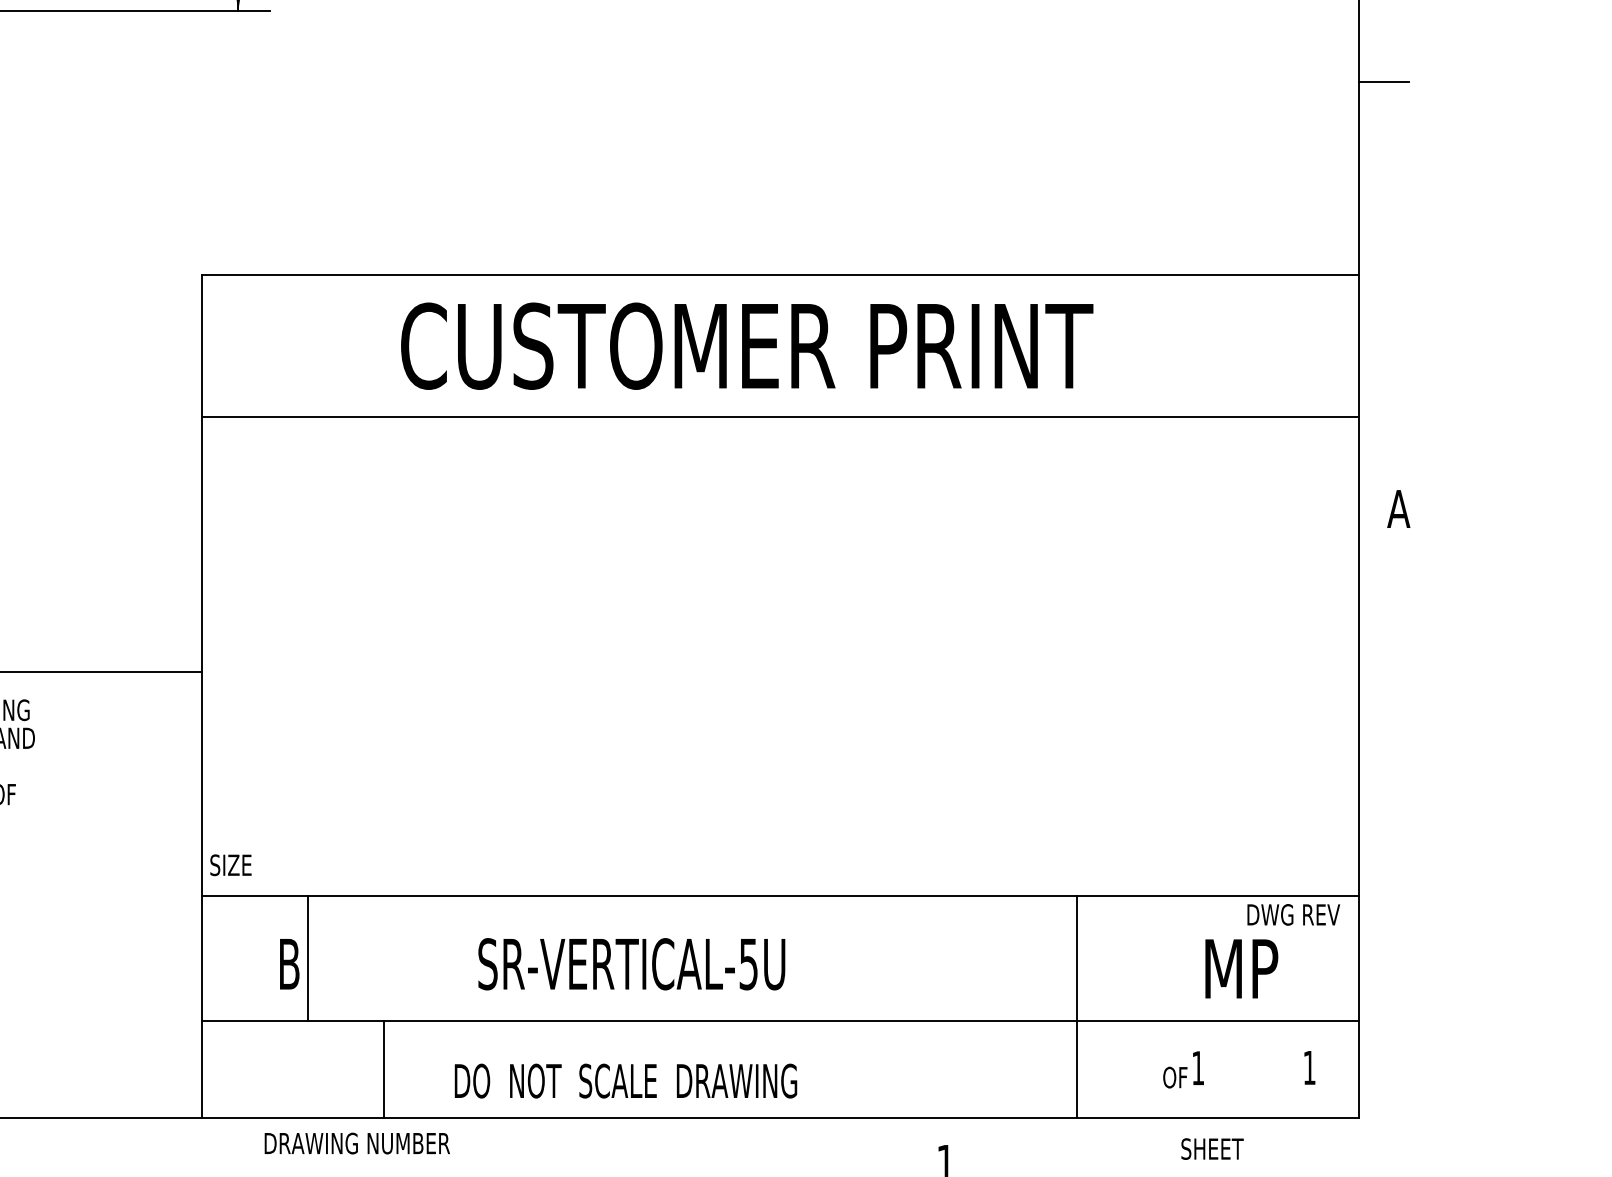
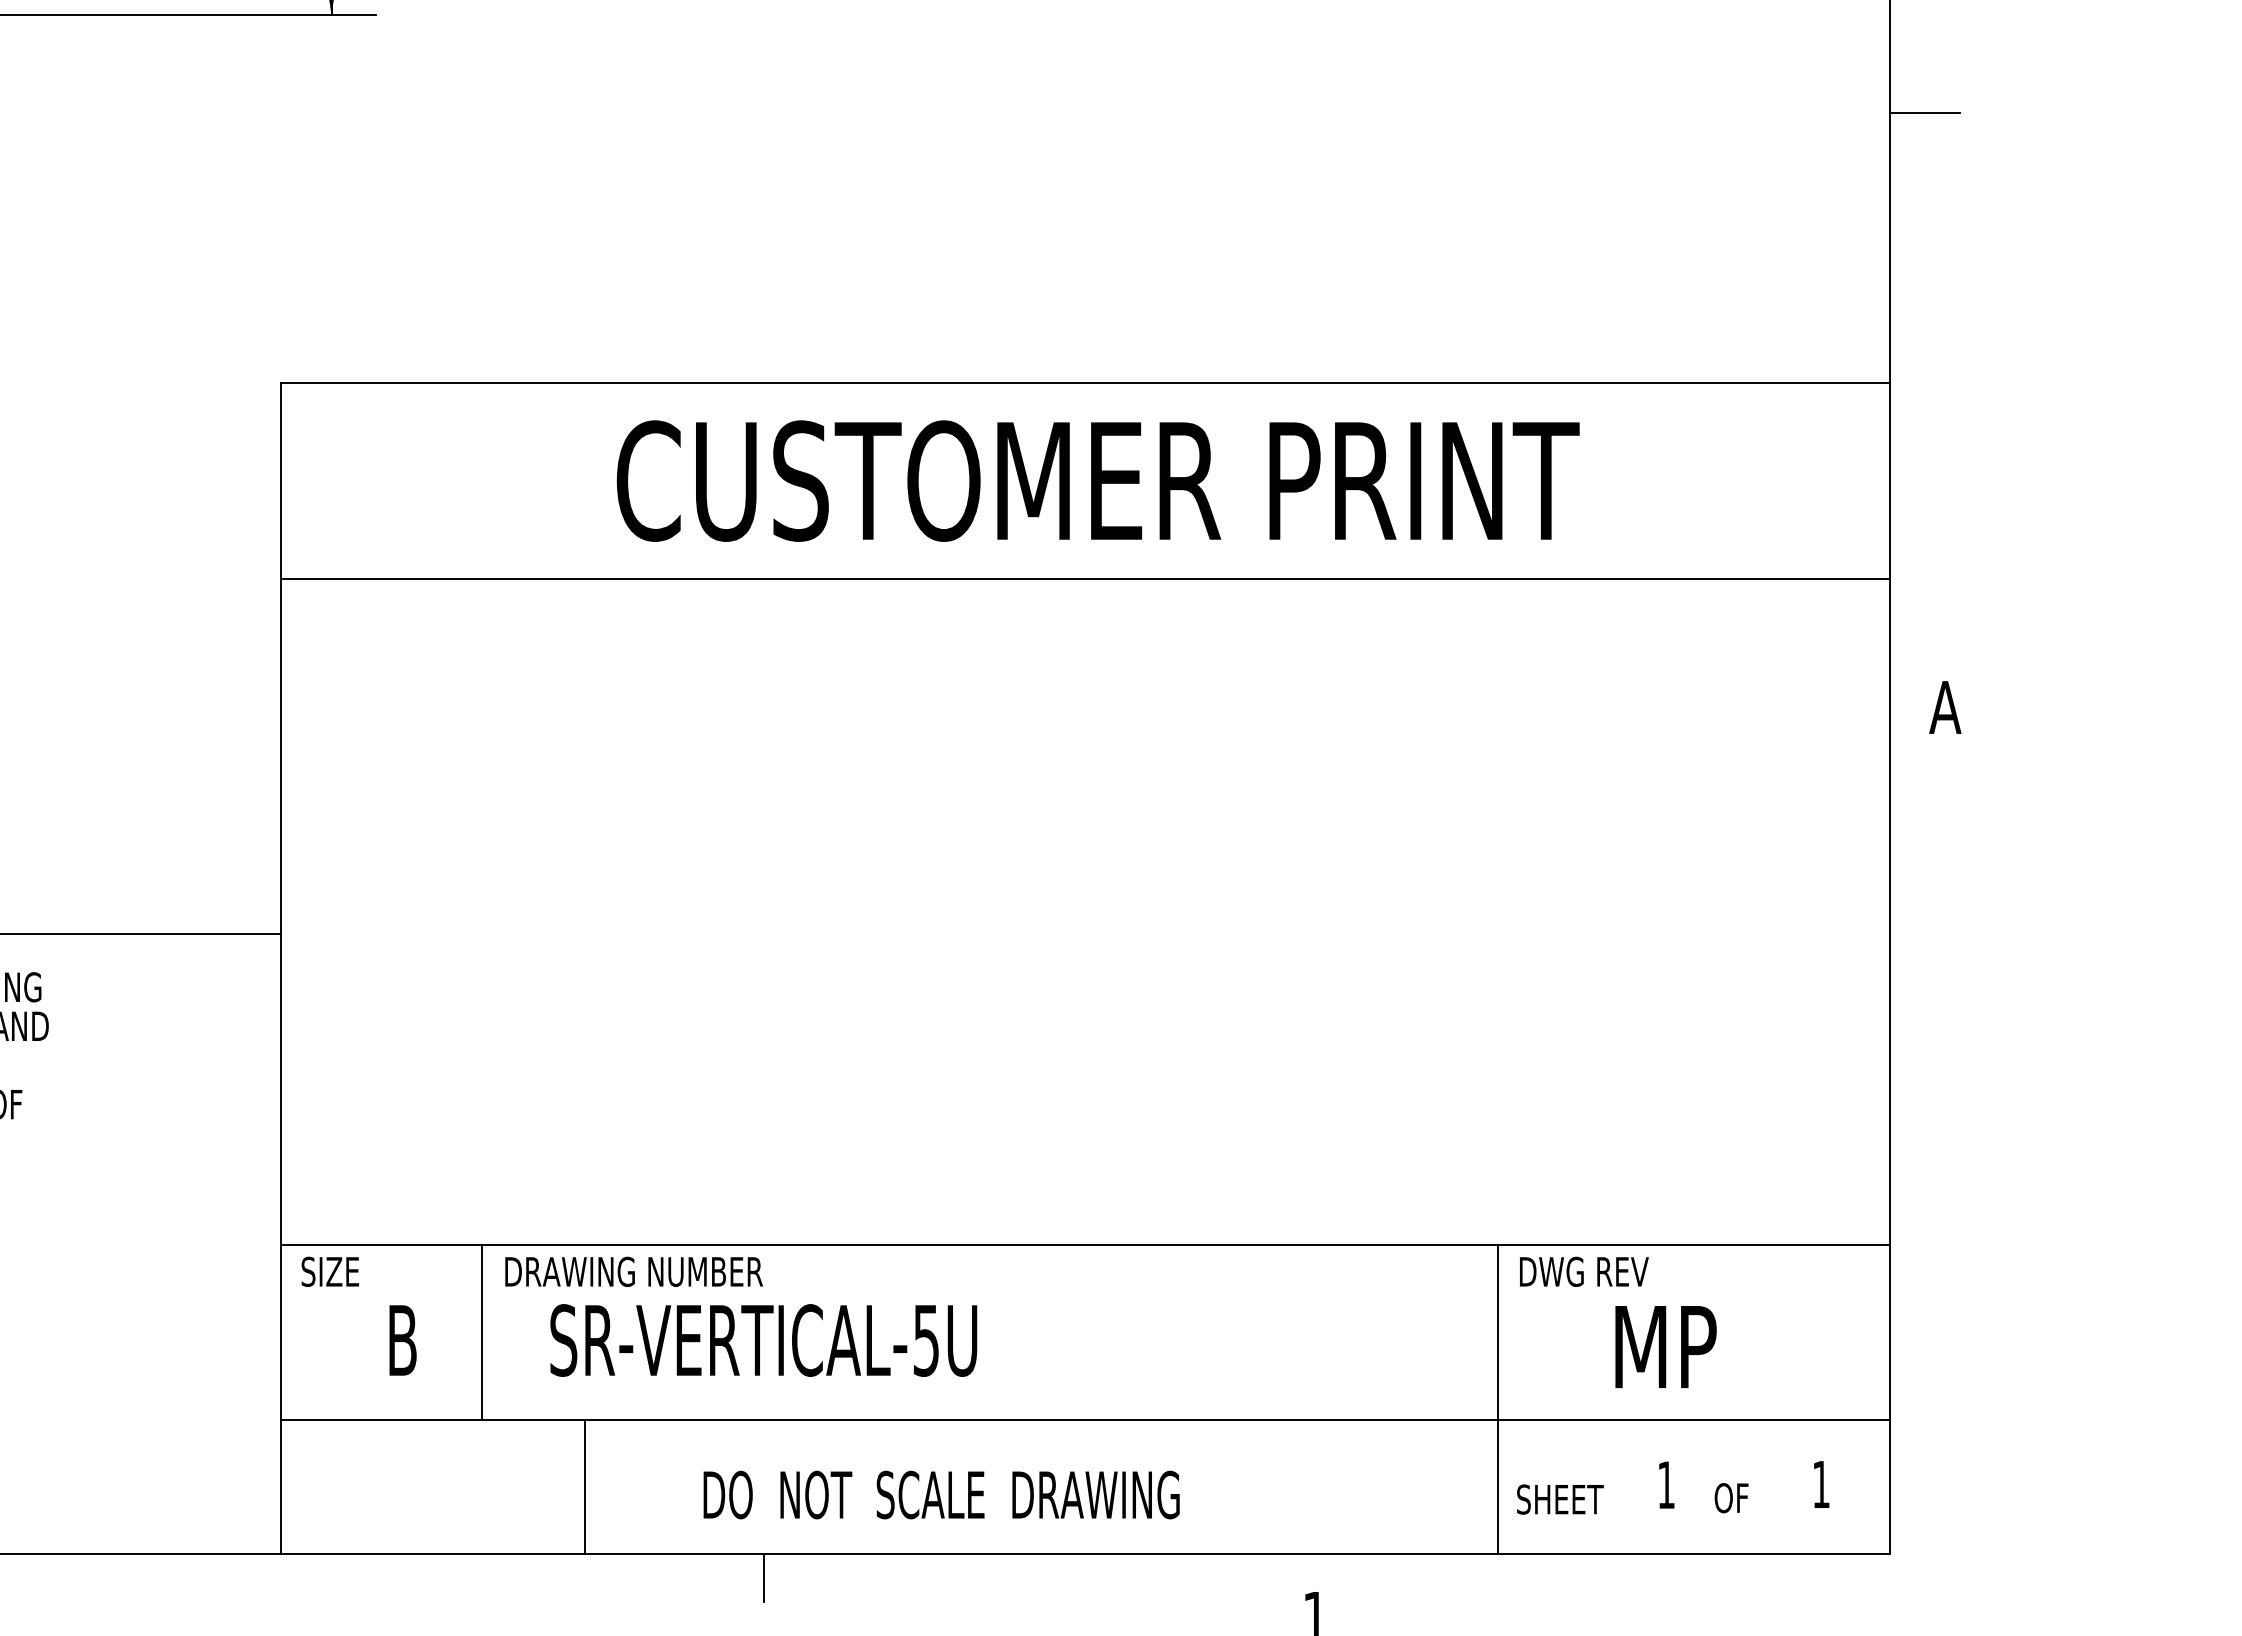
text: (746, 345) -> (1097, 480), moved
text: (230, 864) -> (329, 1271), moved
text: (1293, 914) -> (1584, 1271), moved
line: (307, 958) -> (481, 1332), moved
text: (631, 964) -> (763, 1340), moved
text: (1241, 968) -> (1665, 1346), moved
line: (383, 1069) -> (584, 1486), moved
text: (1175, 1077) -> (1731, 1498), moved
text: (625, 1080) -> (941, 1494), moved
line: (548, 1134) -> (763, 1577), added
text: (356, 1143) -> (633, 1271), moved
text: (1212, 1149) -> (1560, 1499), moved

